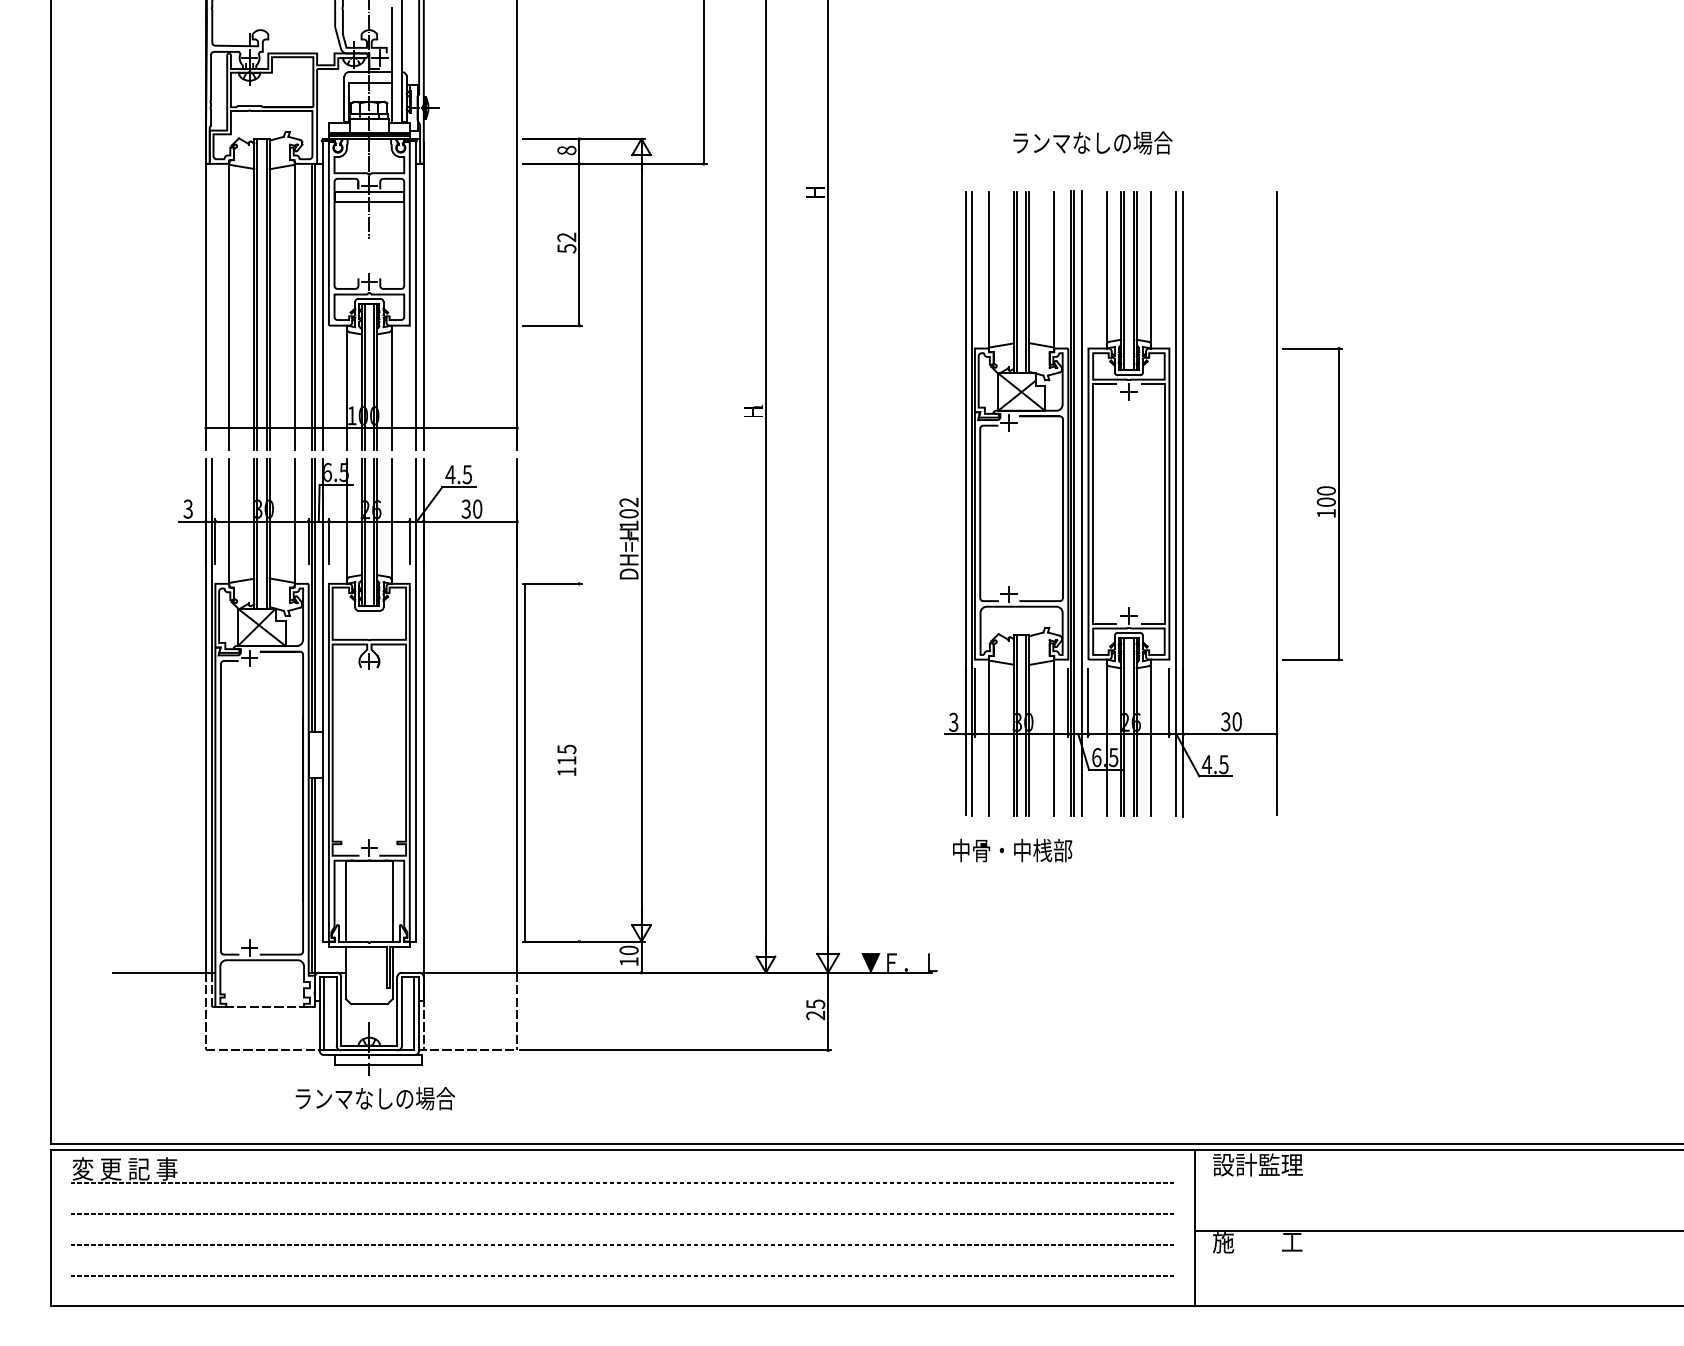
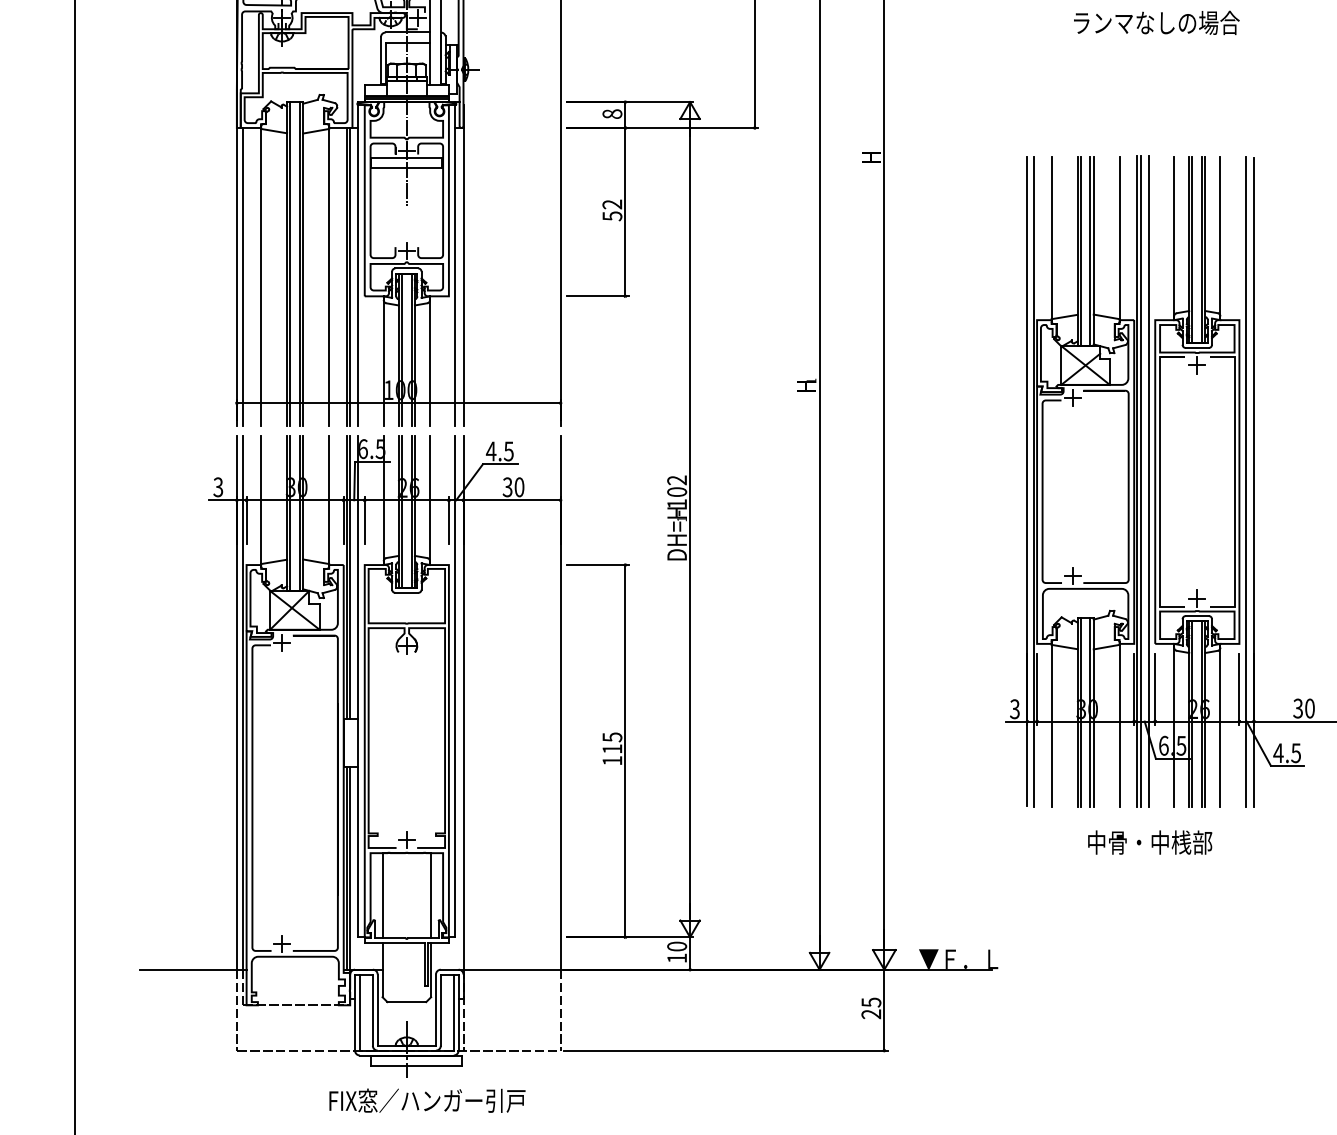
text: (1092, 142) -> (1156, 22), moved
line: (212, 306) -> (243, 276), added
line: (525, 762) -> (625, 750), moved
text: (1012, 850) -> (1150, 842), moved
text: (389, 1098) -> (427, 1100), ランマなしの場合 -> FIX窓／ハンガー引戸

